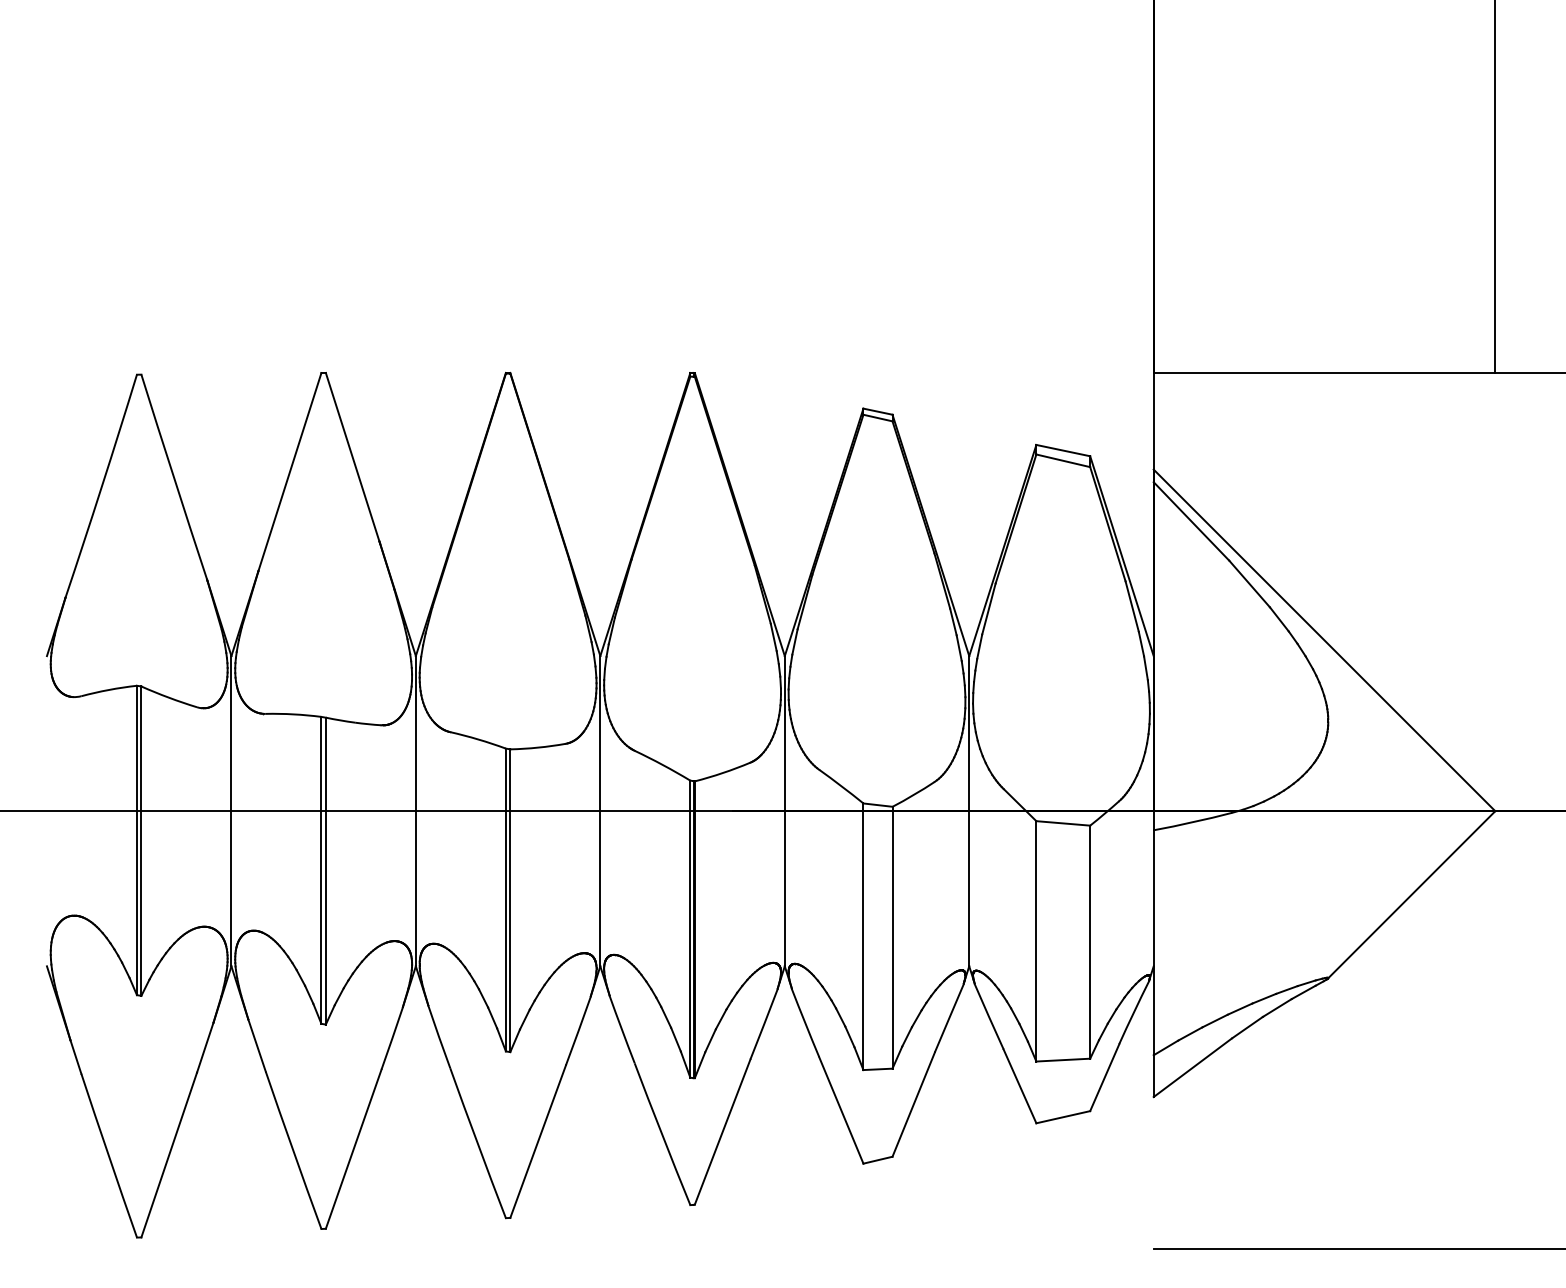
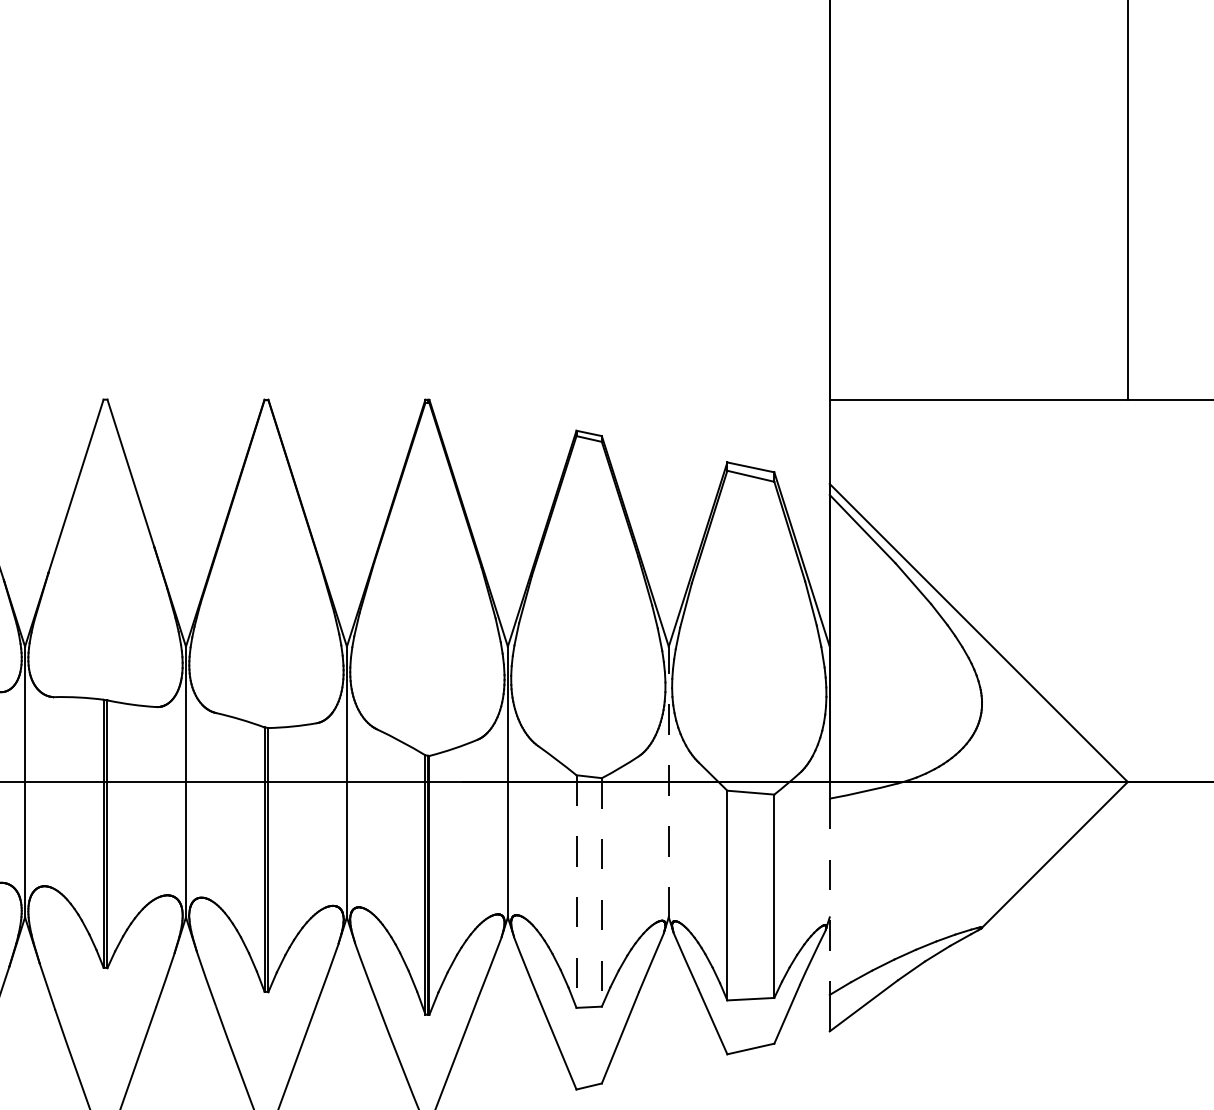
line: (969, 810) -> (669, 781), solid -> dashed
line: (863, 937) -> (576, 892), solid -> dashed
line: (892, 937) -> (601, 892), solid -> dashed
line: (1153, 943) -> (829, 897), solid -> dashed

